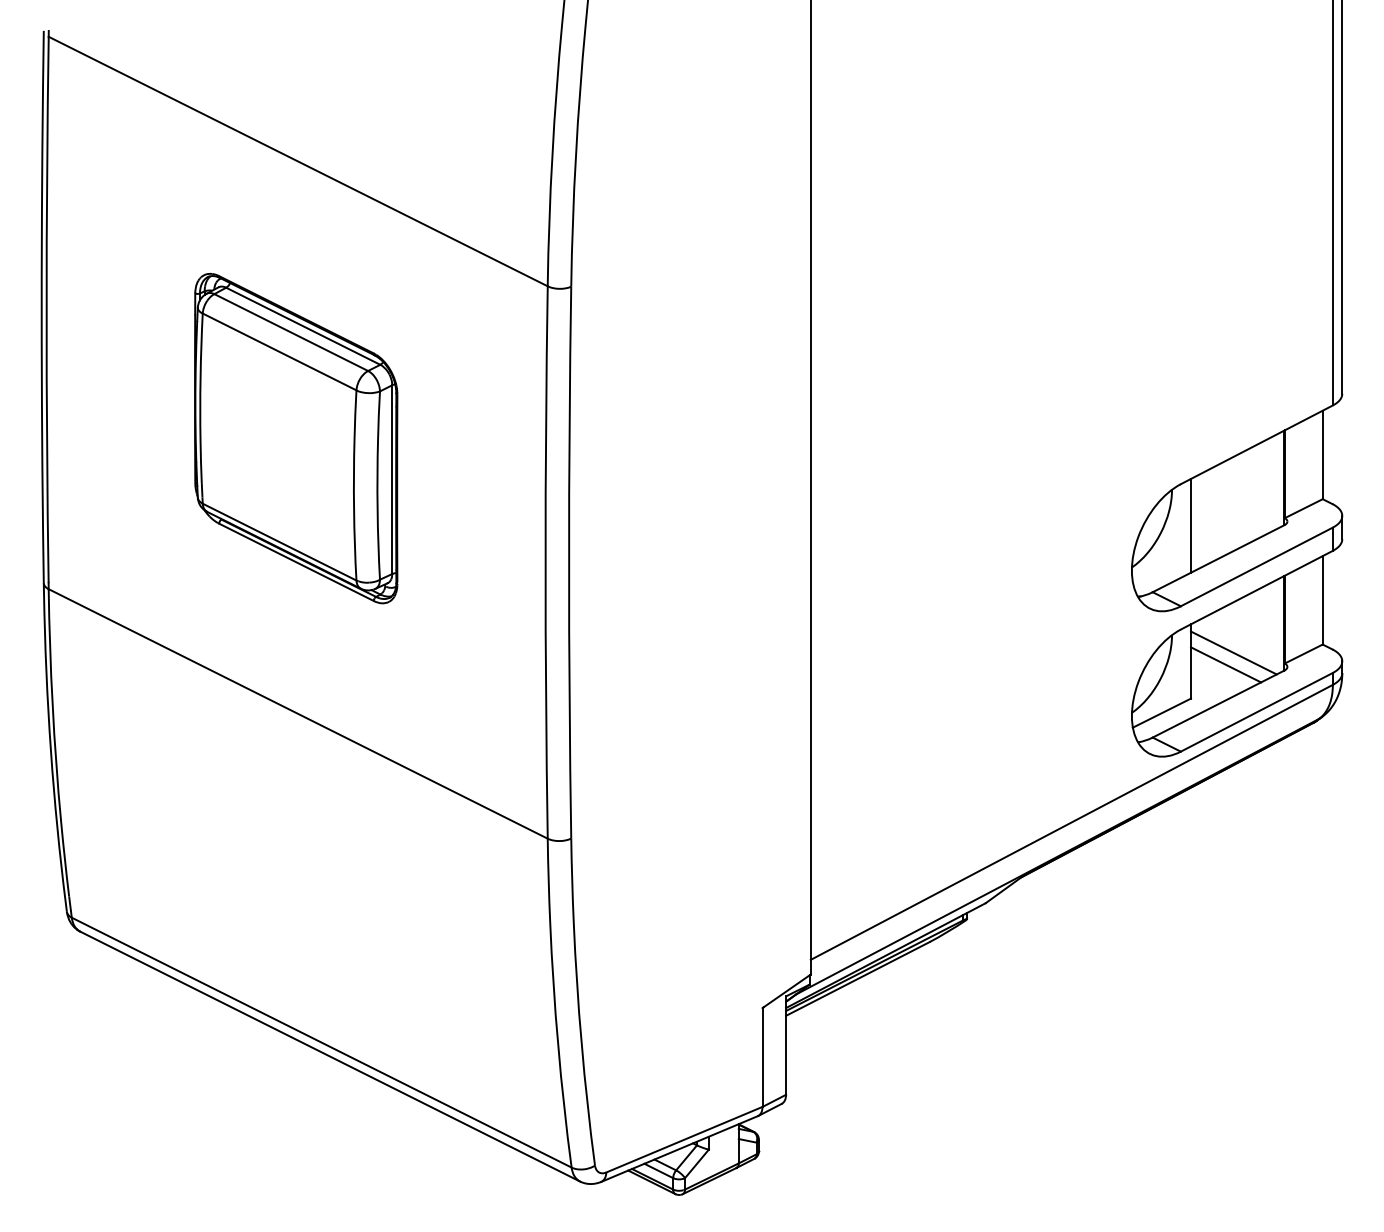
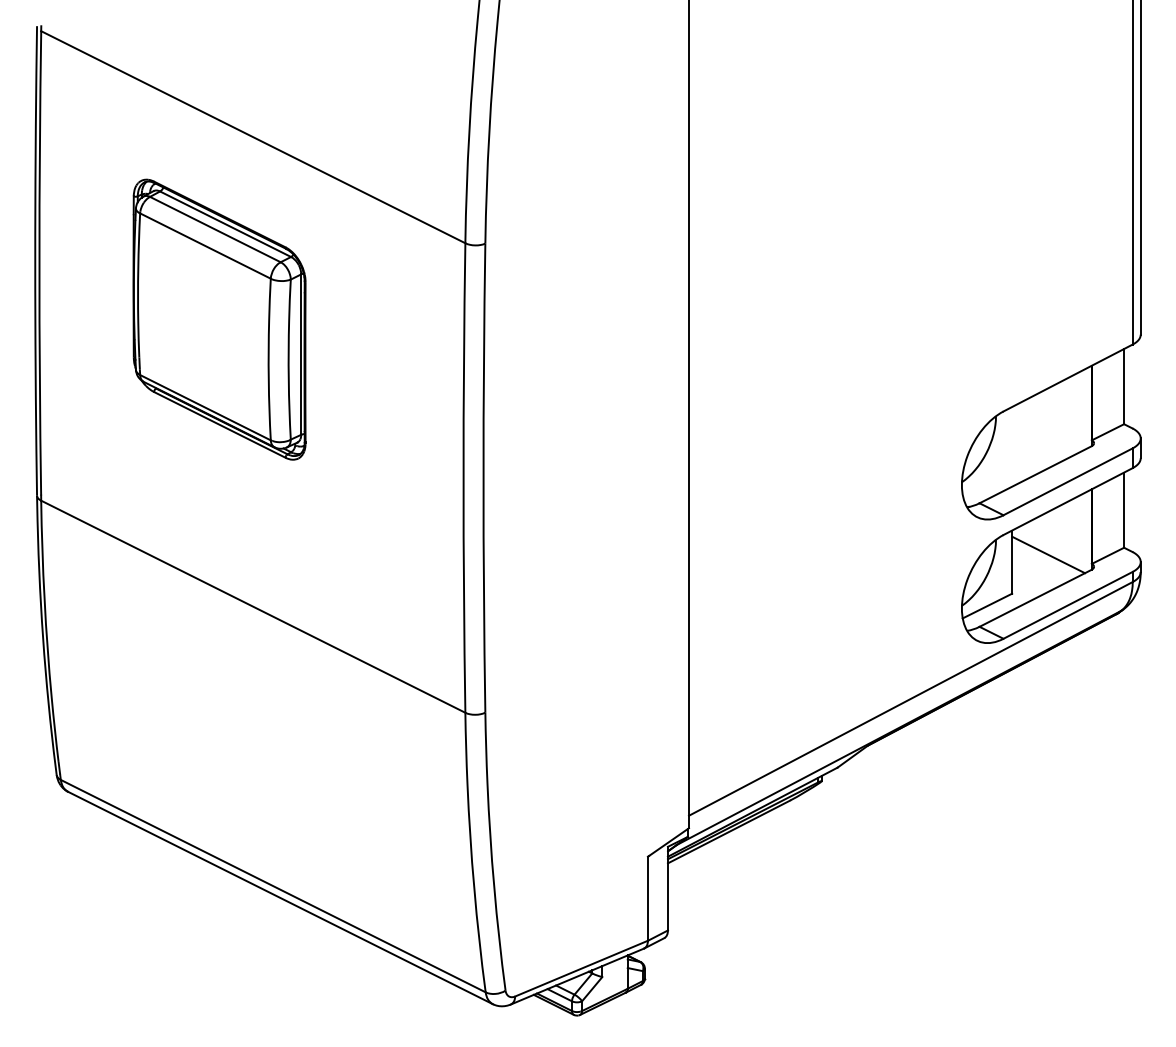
part: (296, 438) -> (219, 319), moved
line: (1191, 525) -> (1012, 446), removed
line: (1225, 664) -> (1041, 564), removed

